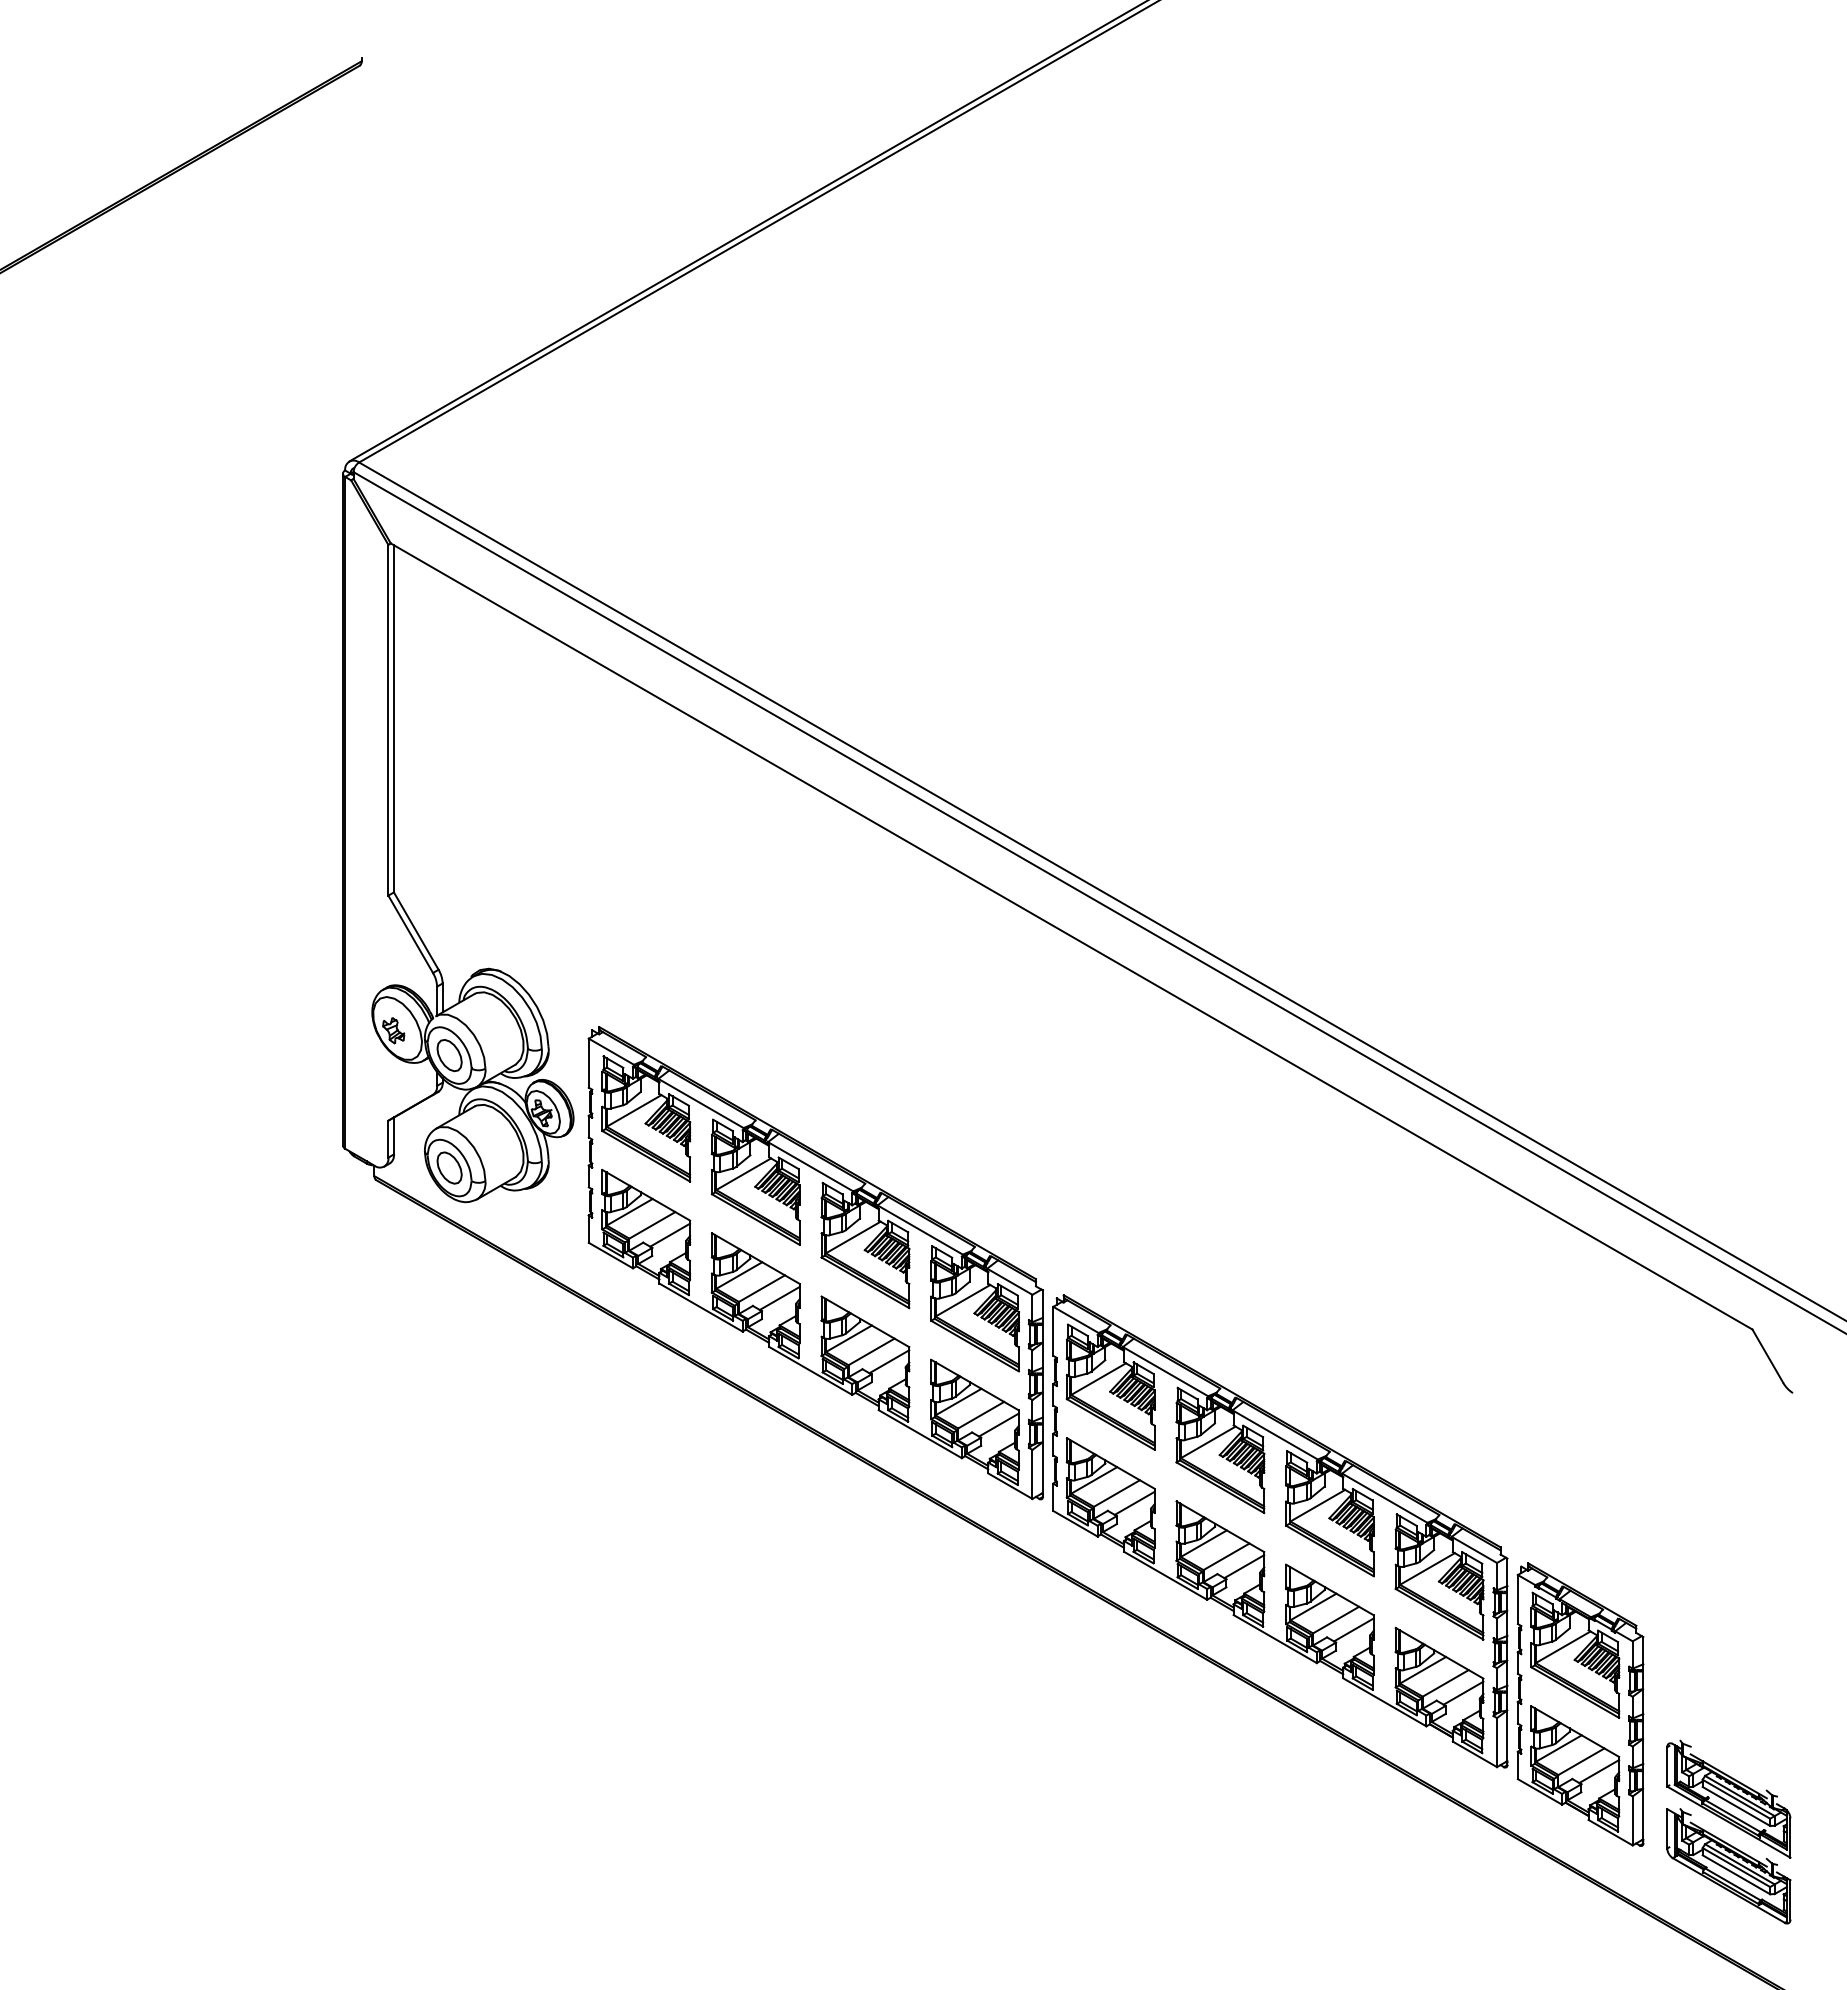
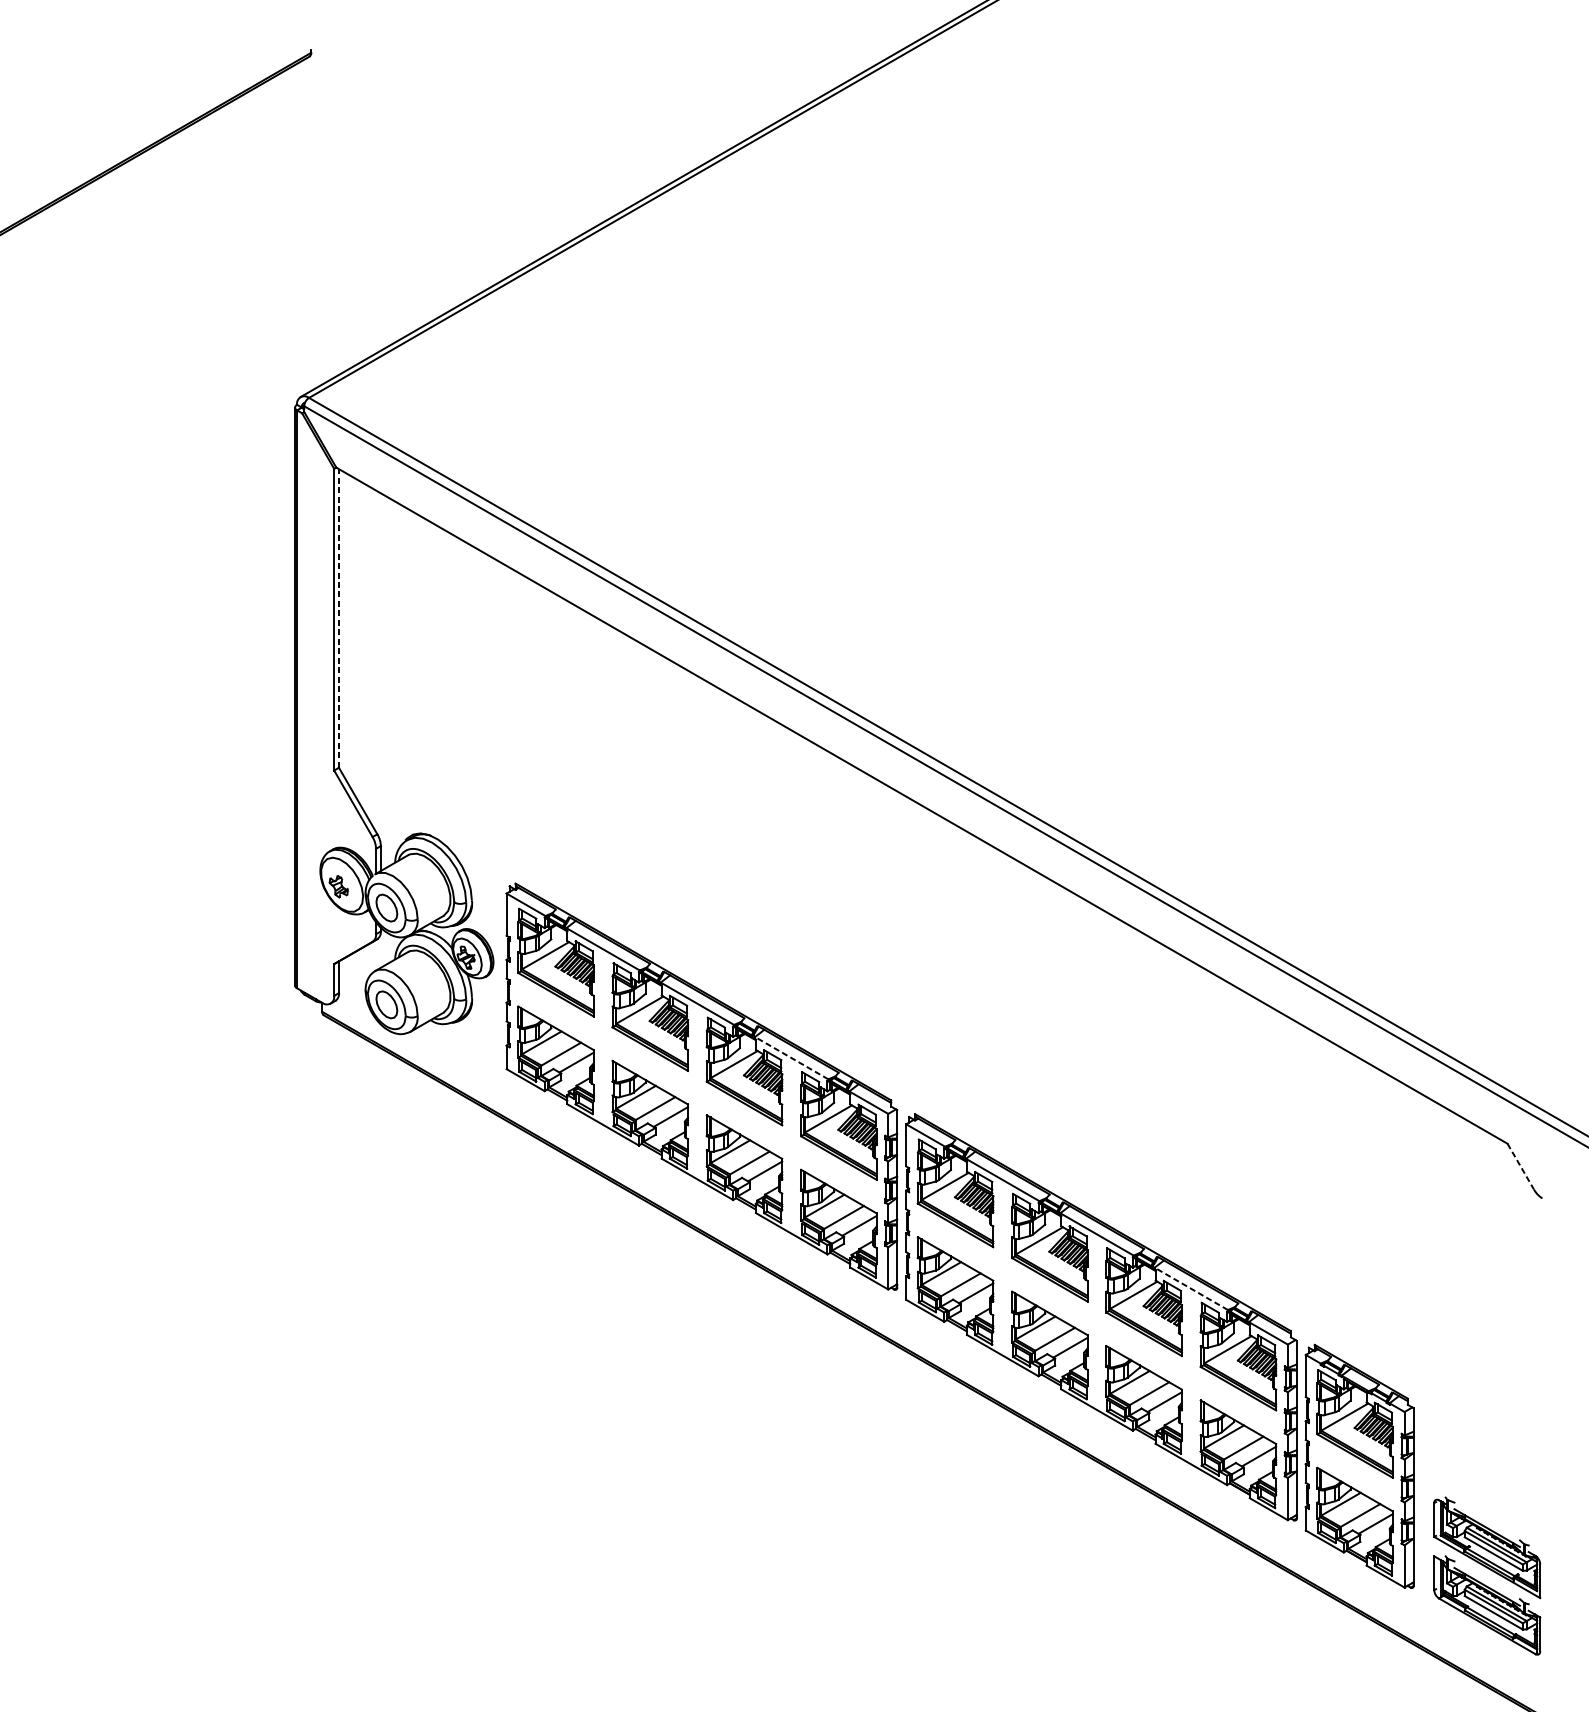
line: (393, 718) -> (338, 618), solid -> dashed
line: (919, 1229) -> (791, 1057), solid -> dashed
line: (1767, 1356) -> (1520, 1166), solid -> dashed
line: (1384, 1497) -> (1191, 1288), solid -> dashed

